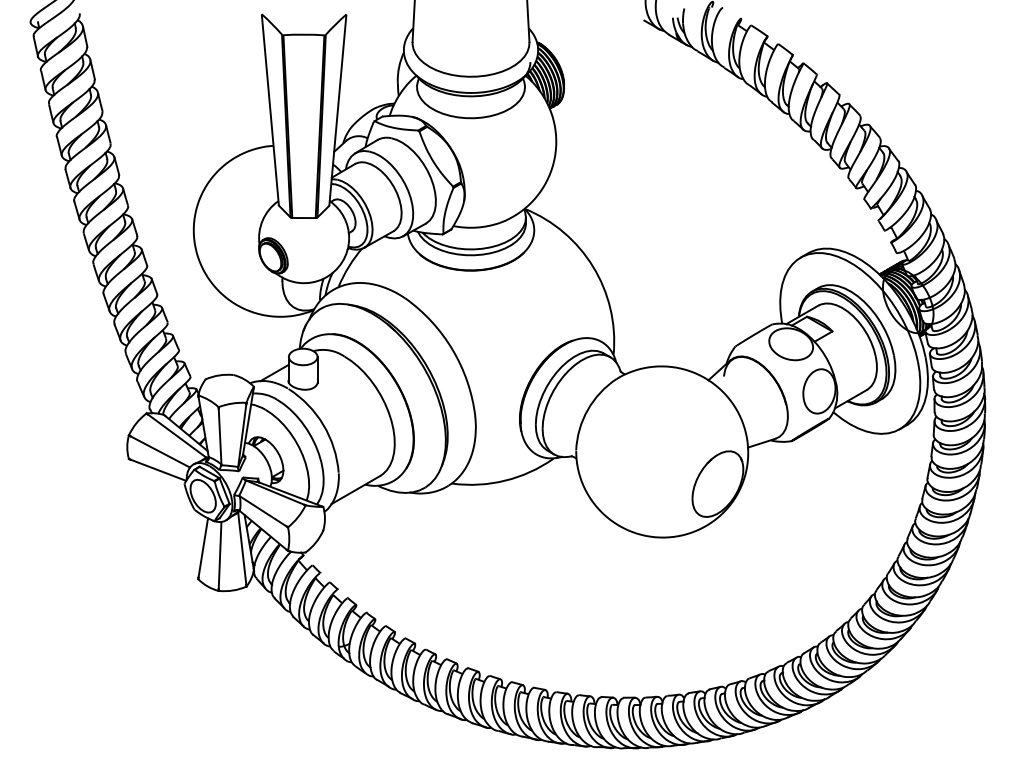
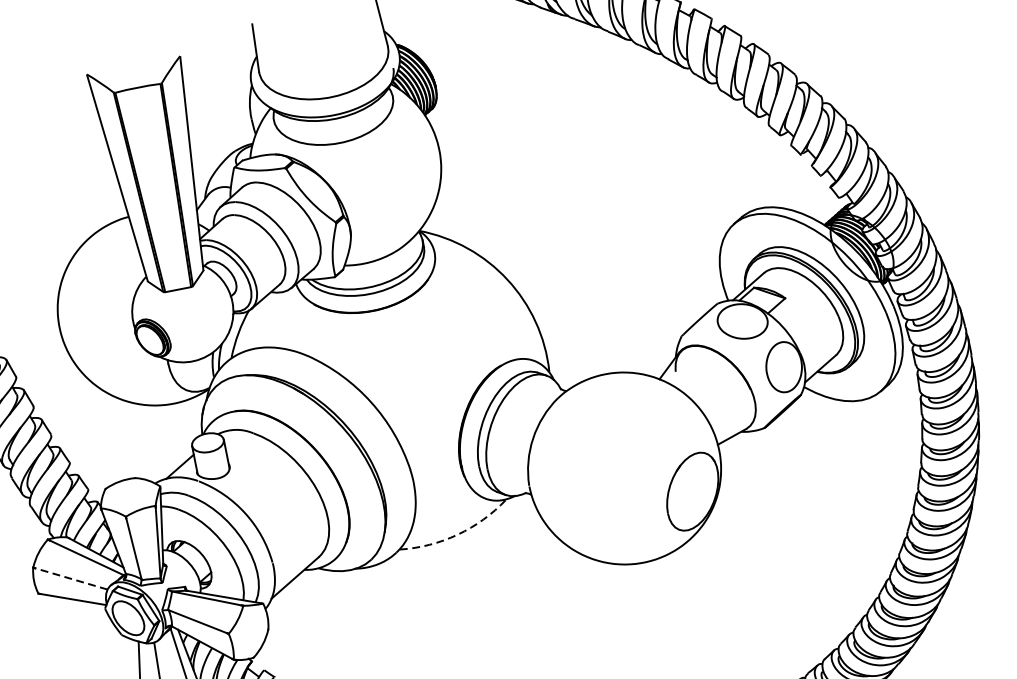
line: (160, 451) -> (71, 578), solid -> dashed
arc: (505, 480) -> (457, 534), solid -> dashed

